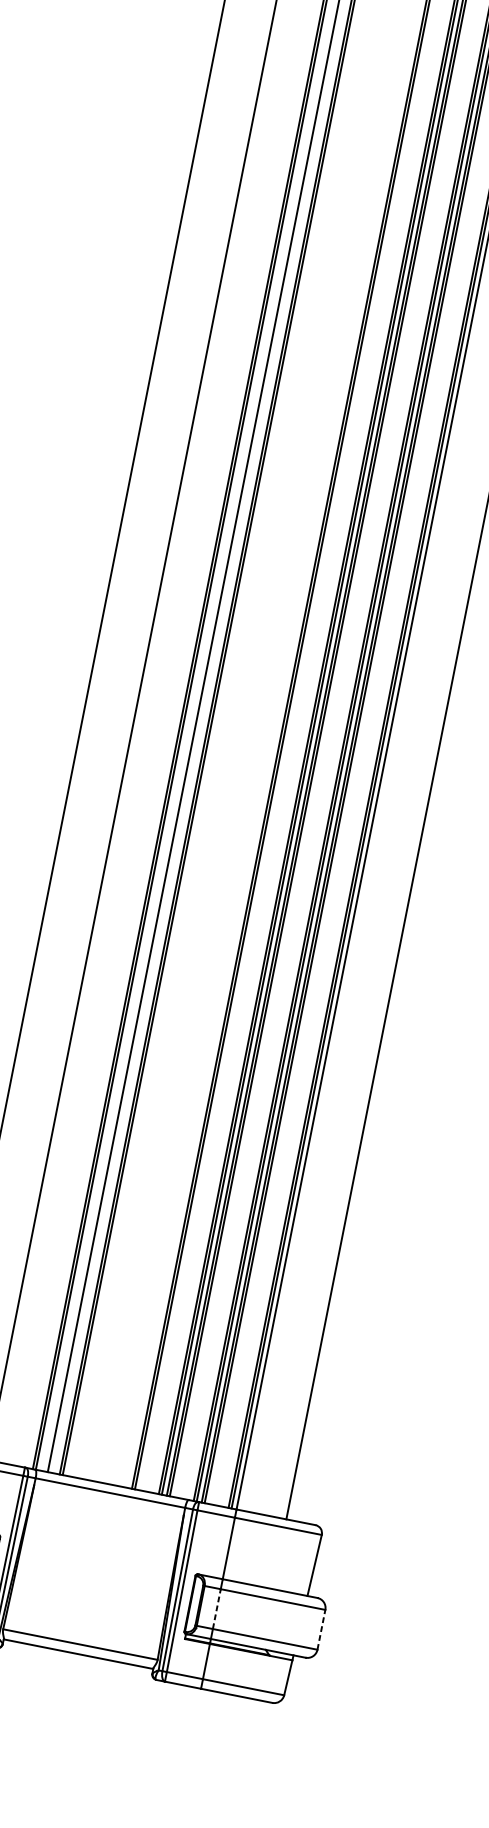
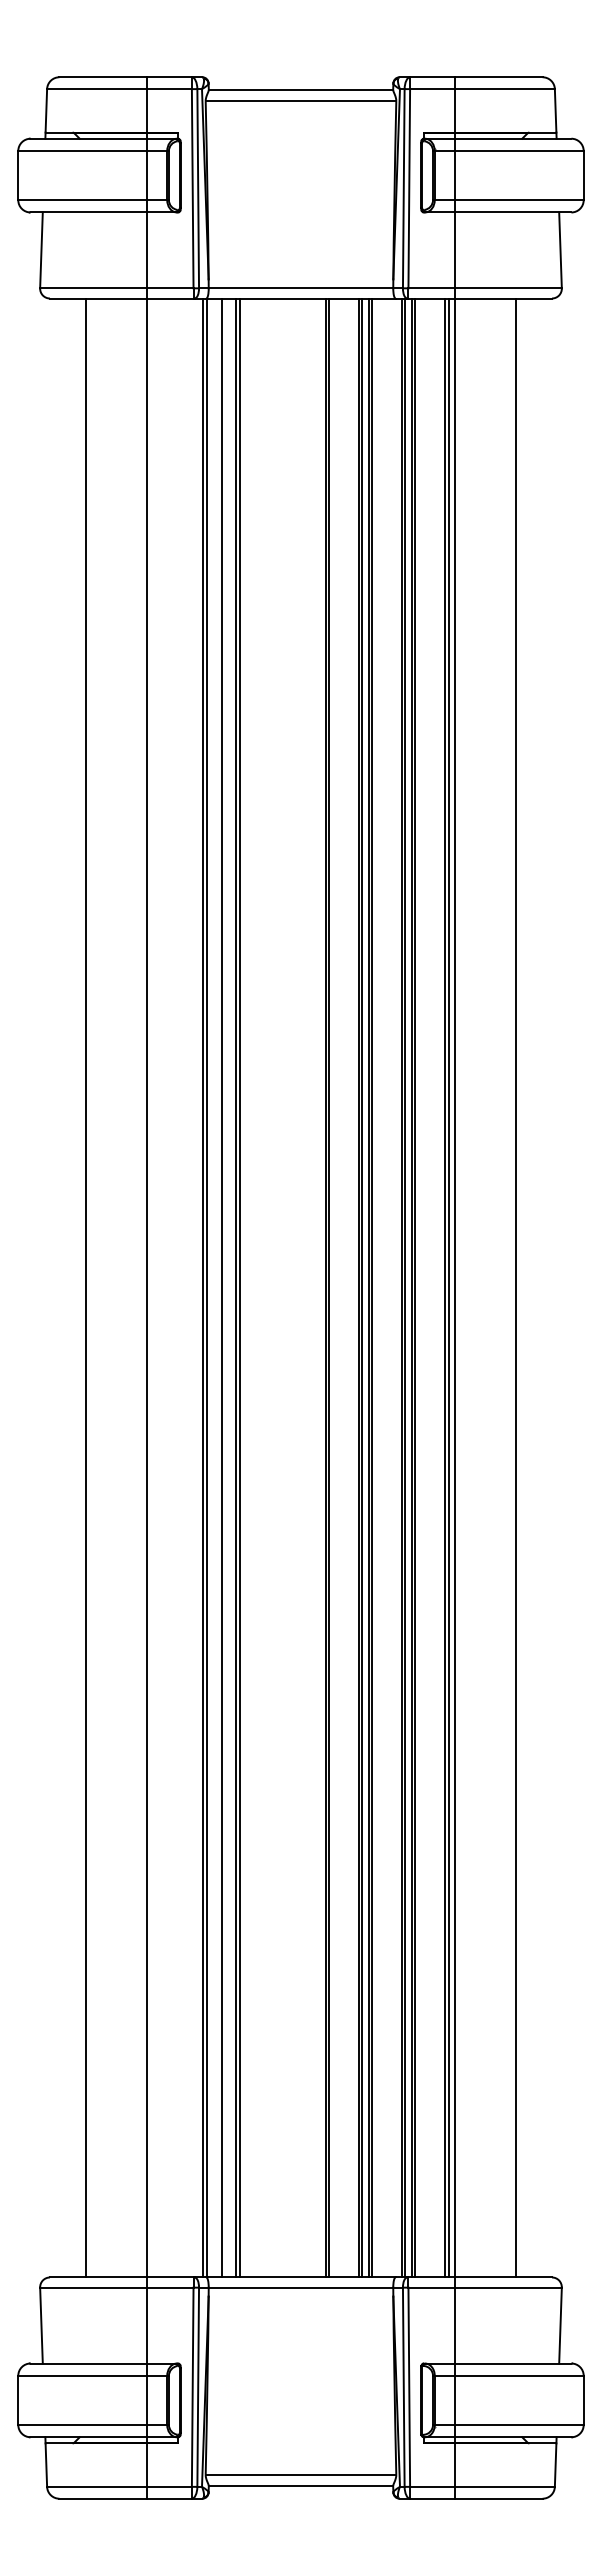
line: (216, 1609) -> (454, 2400), dashed -> solid
line: (321, 1629) -> (583, 2400), dashed -> solid

